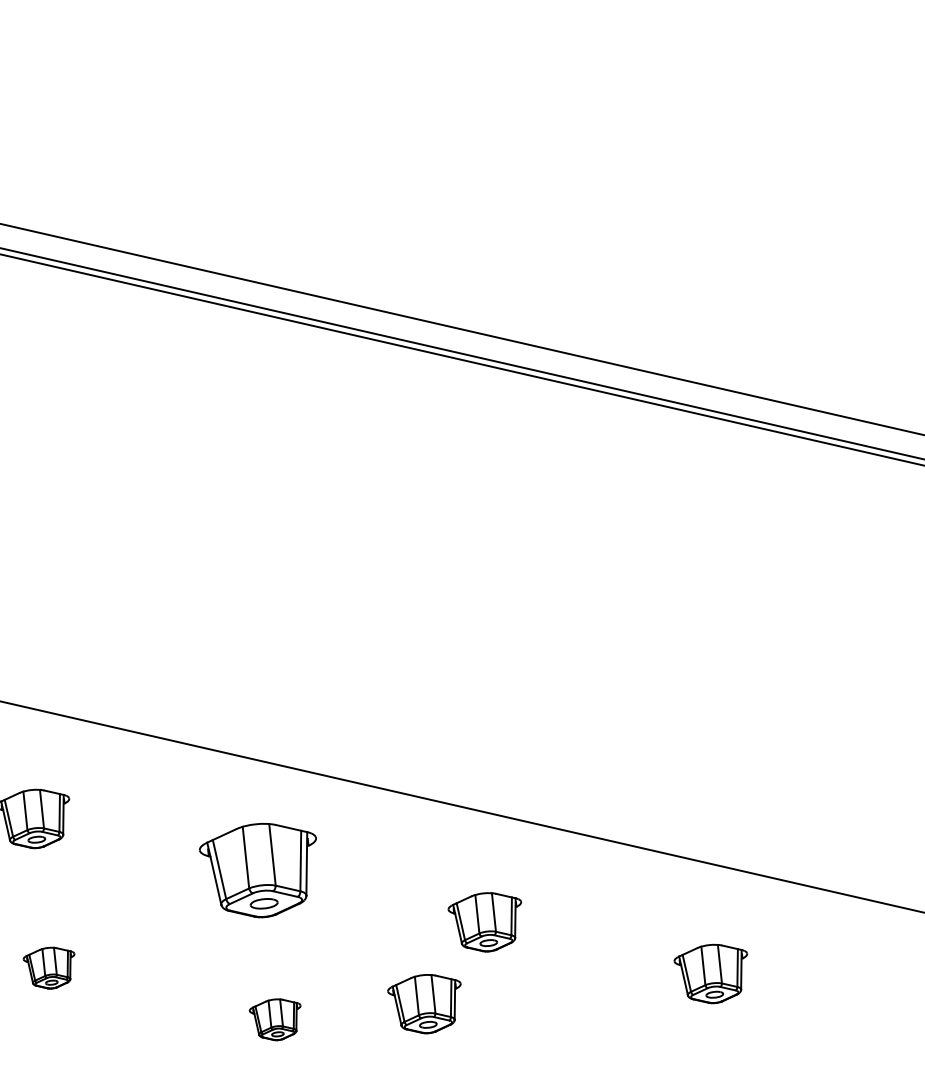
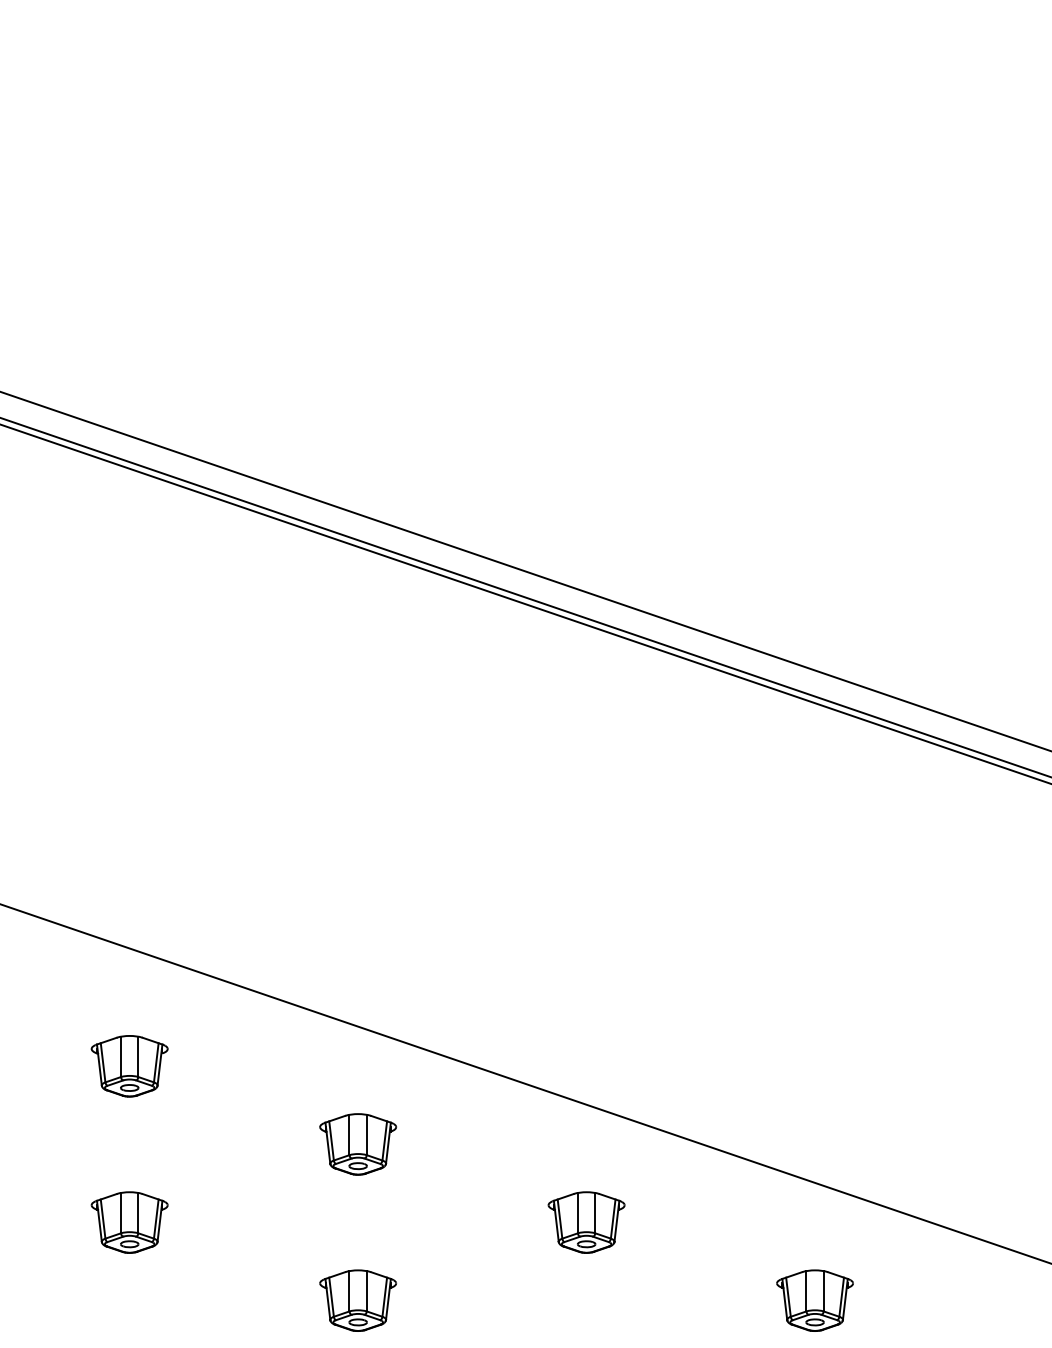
part: (260, 870) -> (357, 1144), size x0.62
part: (50, 968) -> (129, 1222), size x1.43
part: (425, 1004) -> (514, 1300), removed
part: (276, 1019) -> (358, 1300), size x1.43

